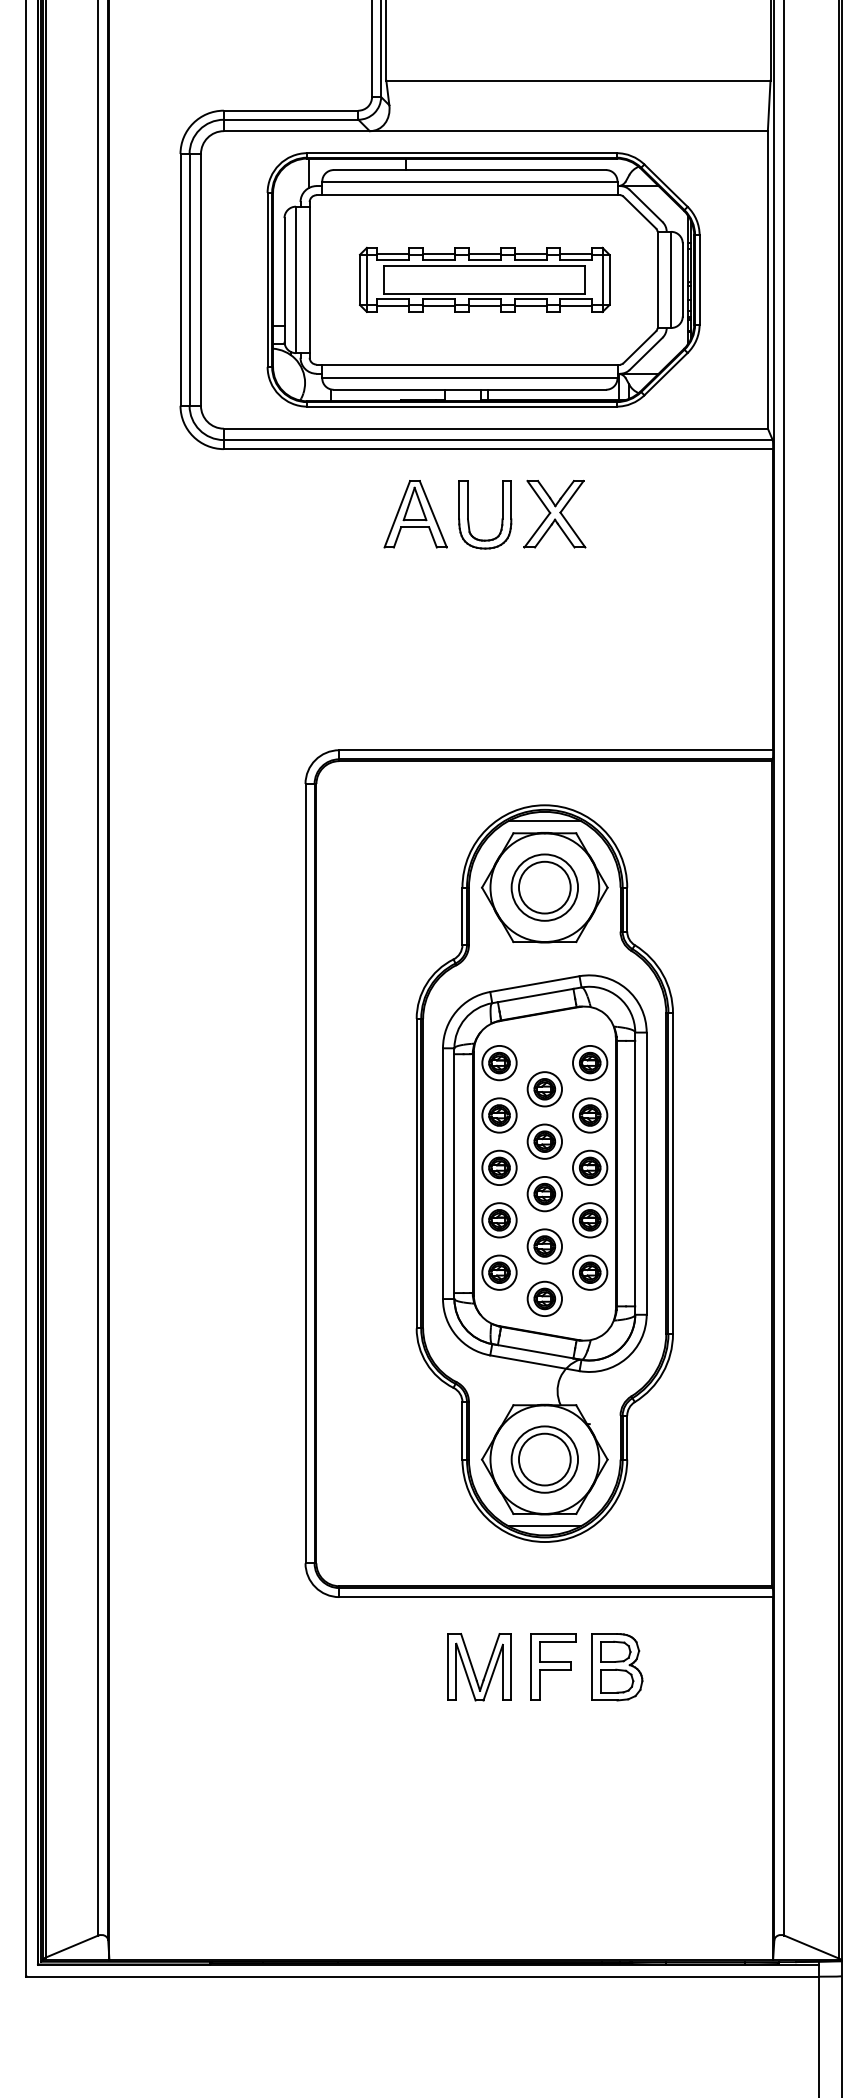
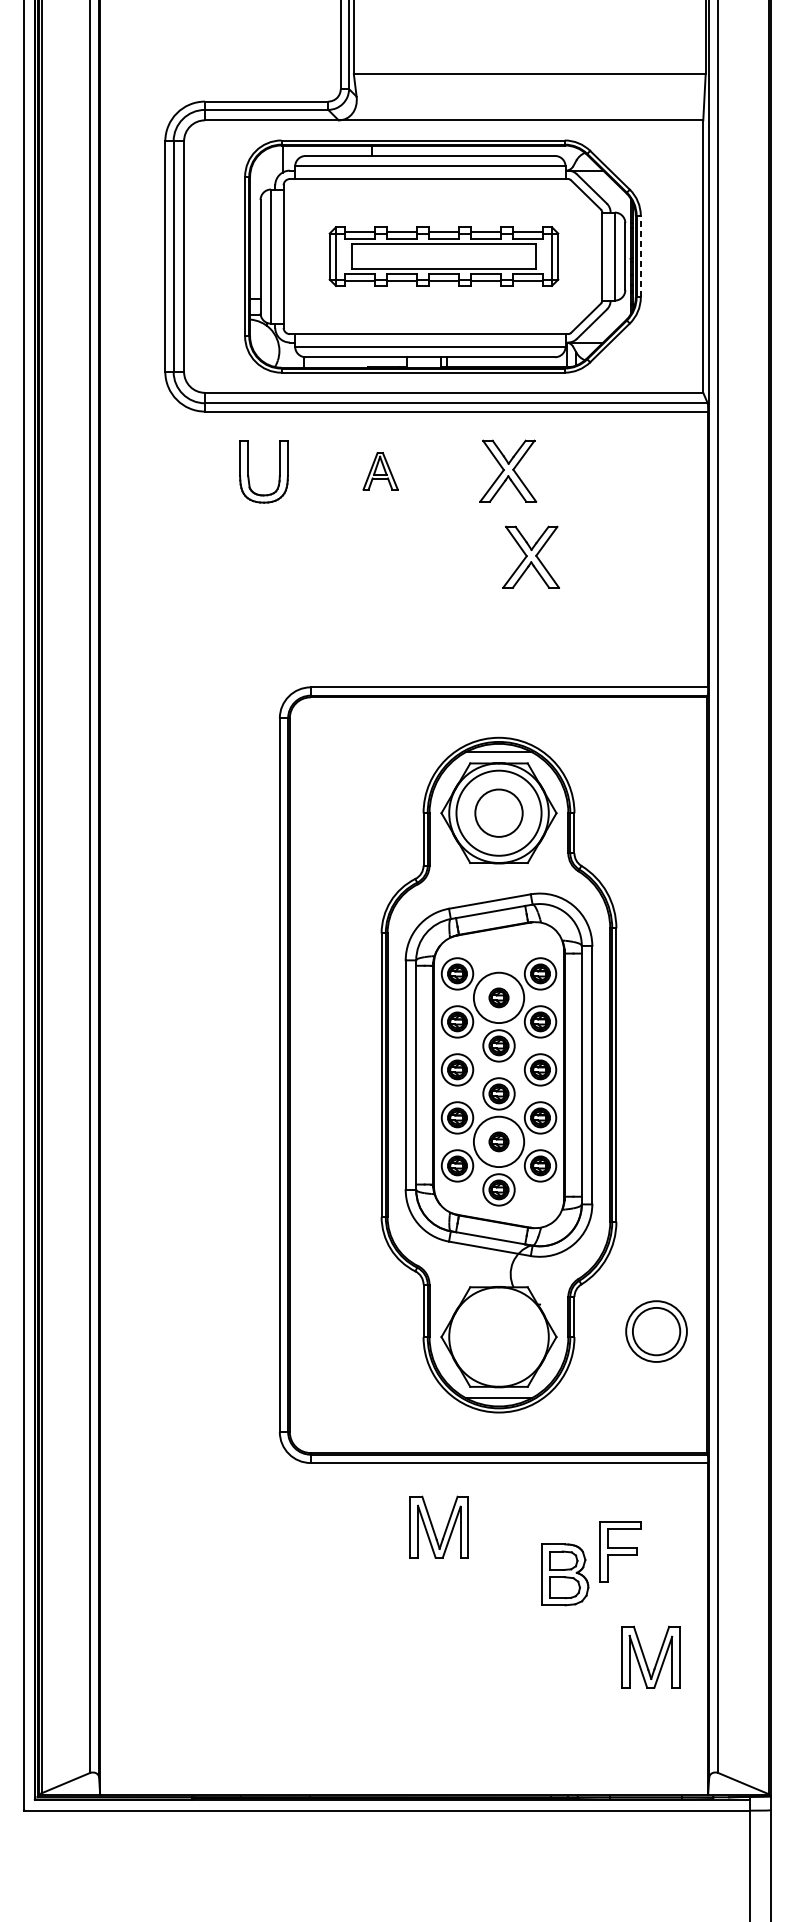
line: (699, 279) -> (640, 256), solid -> dashed
part: (415, 514) -> (380, 471), size x0.6
part: (501, 518) -> (278, 475), moved
part: (579, 608) -> (530, 557), added
circle: (544, 887) -> (498, 813), size x1.4
circle: (544, 1089) -> (498, 998), size x1.6
circle: (544, 1246) -> (498, 1141), size x1.6
part: (544, 1459) -> (656, 1331), moved
part: (553, 1666) -> (620, 1551), moved
part: (617, 1667) -> (565, 1575), moved
part: (710, 1809) -> (650, 1657), added

